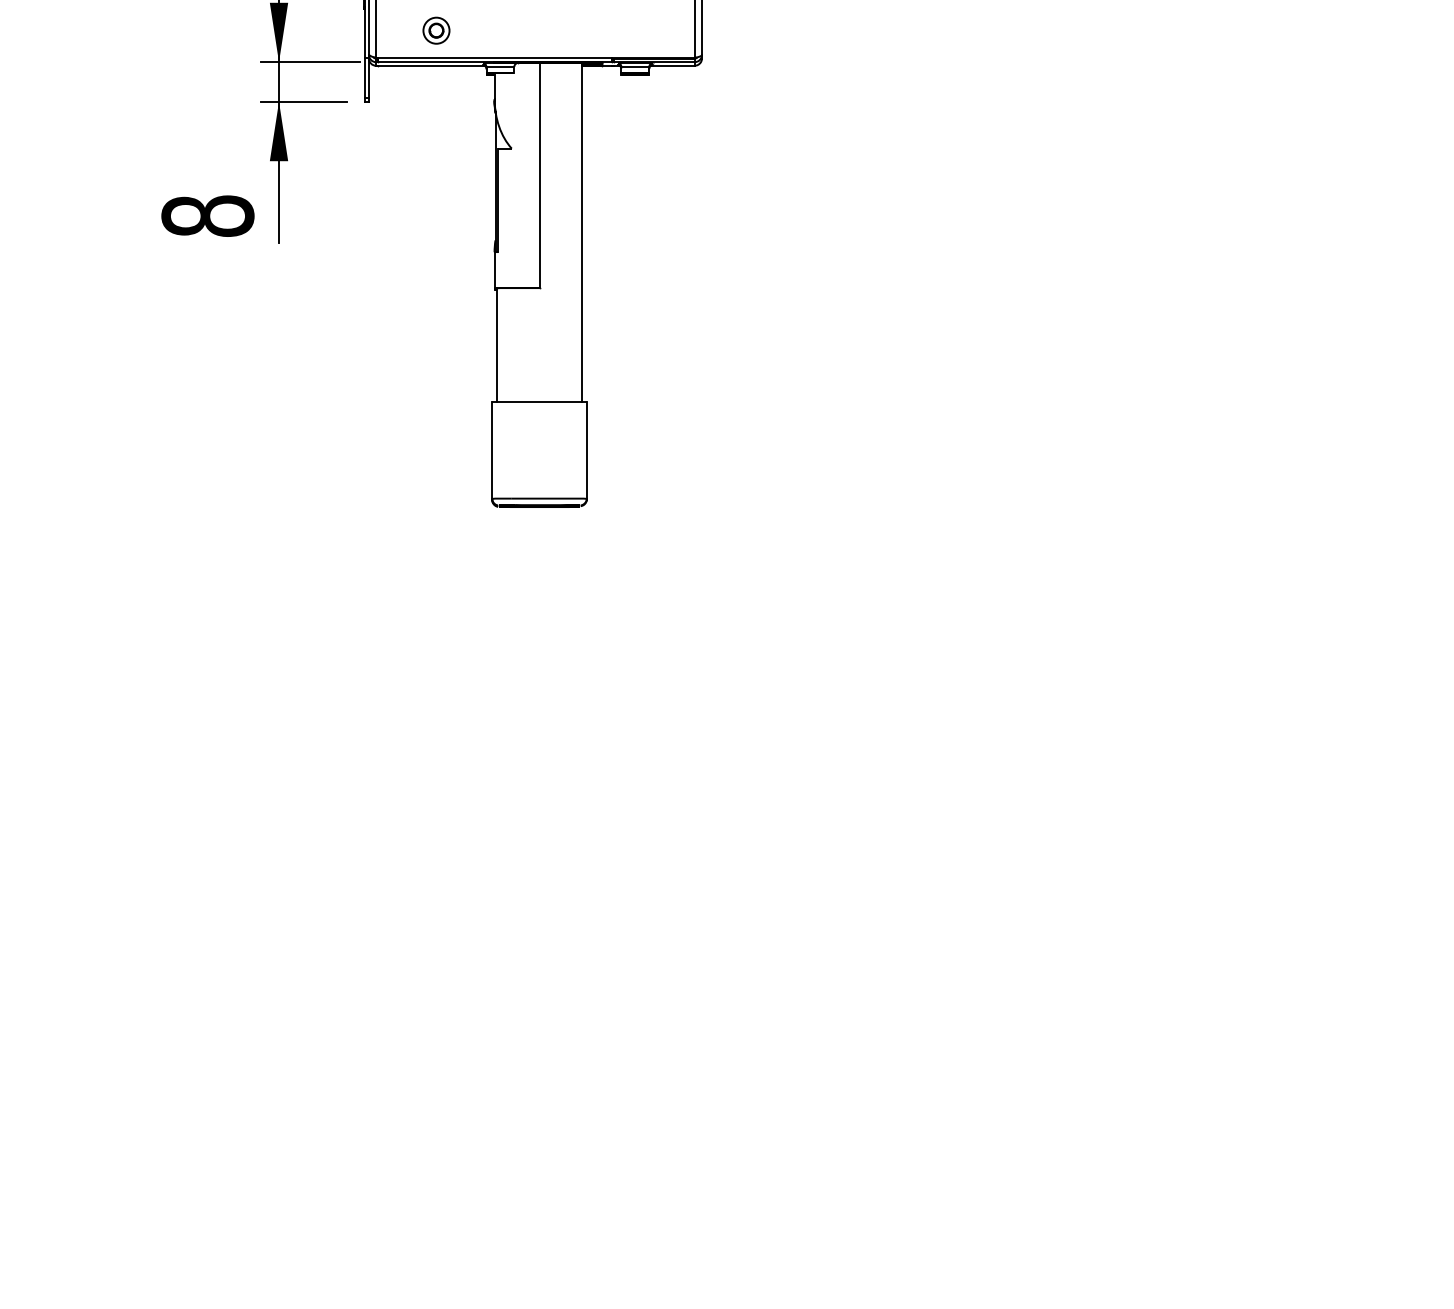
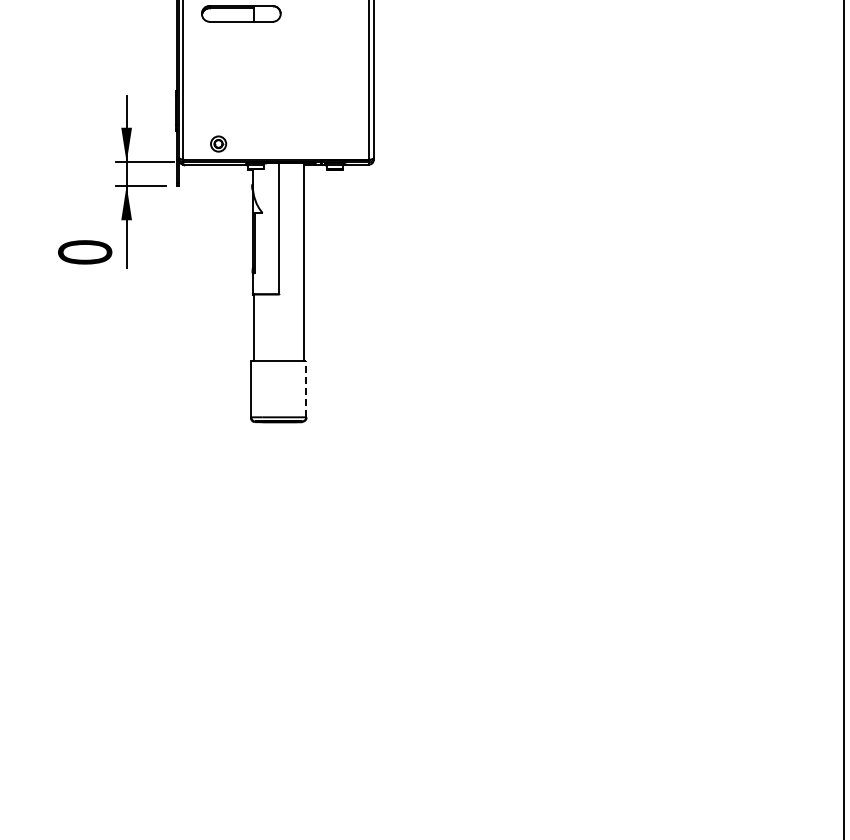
text: (208, 216) -> (85, 252), 8 -> 0
line: (586, 449) -> (306, 388), solid -> dashed

